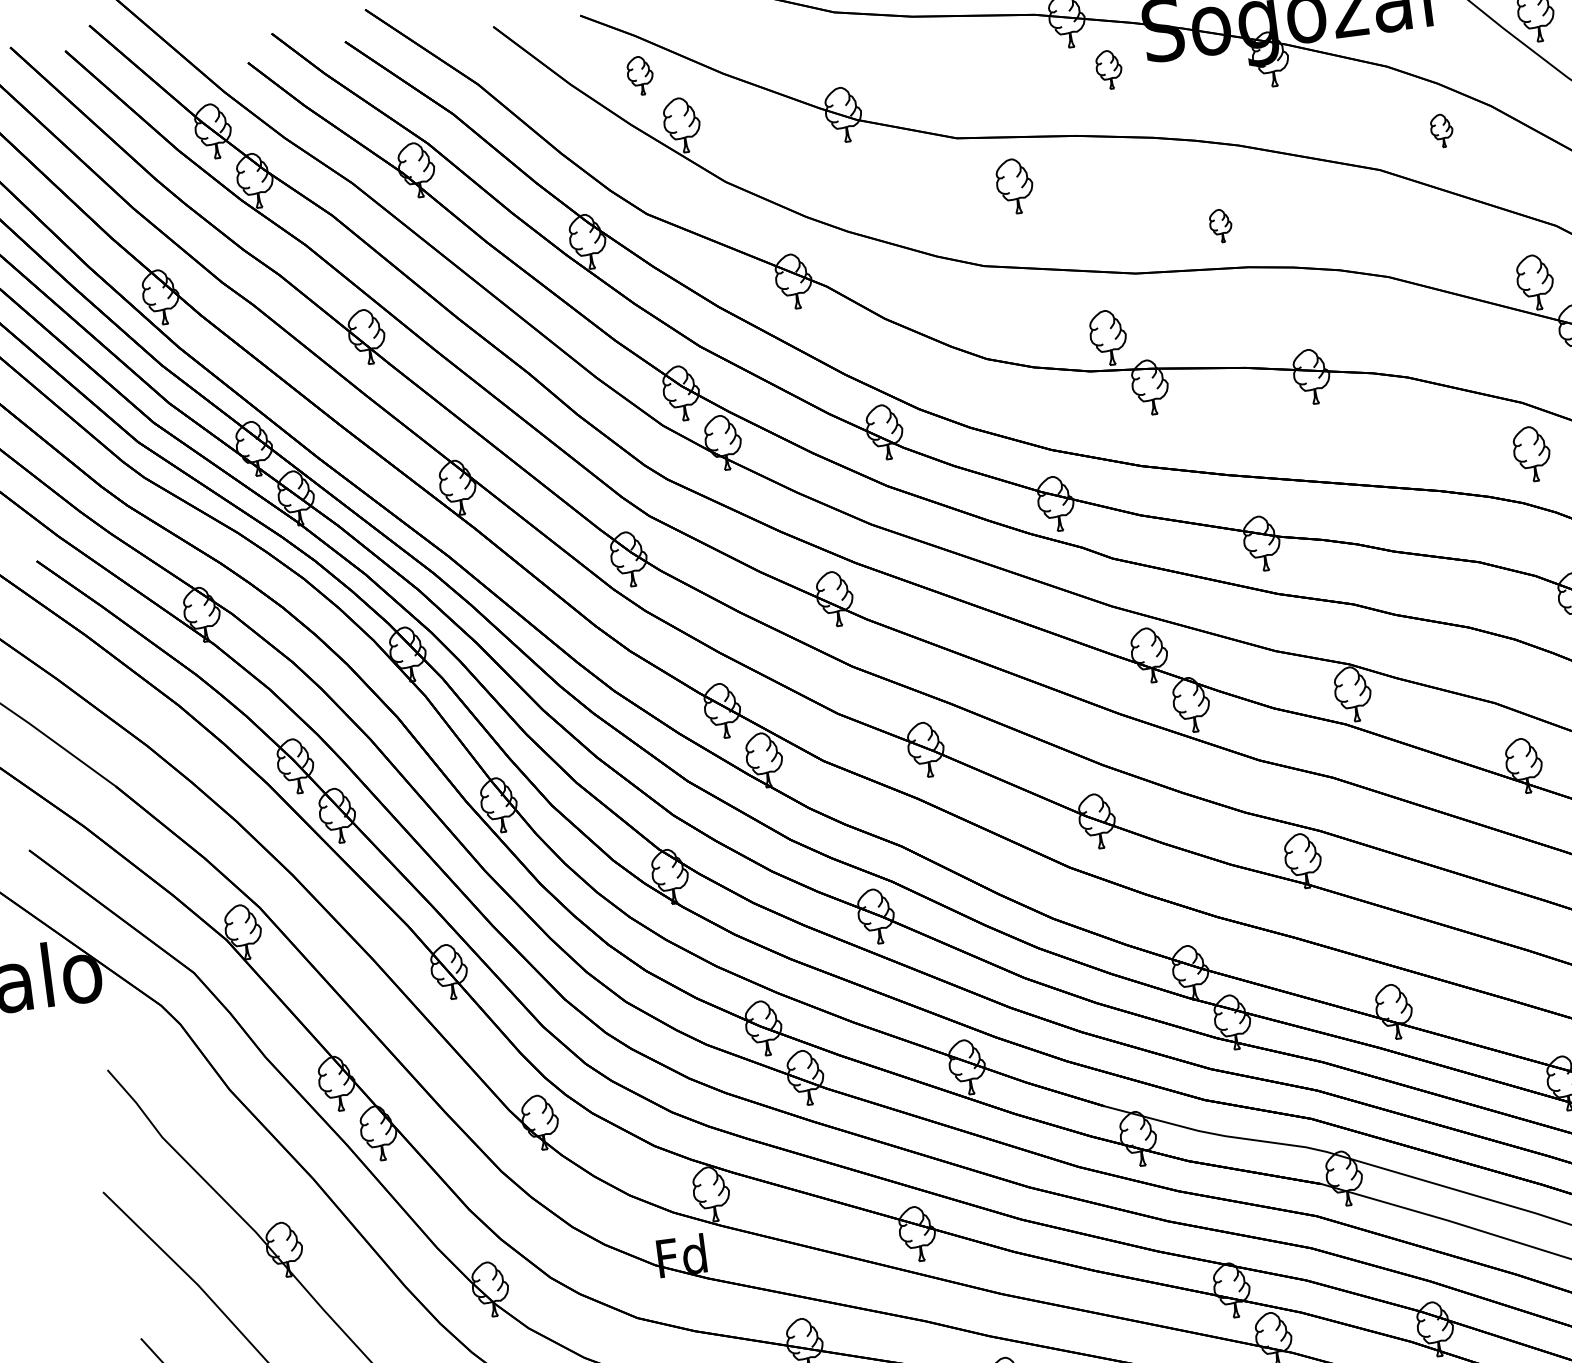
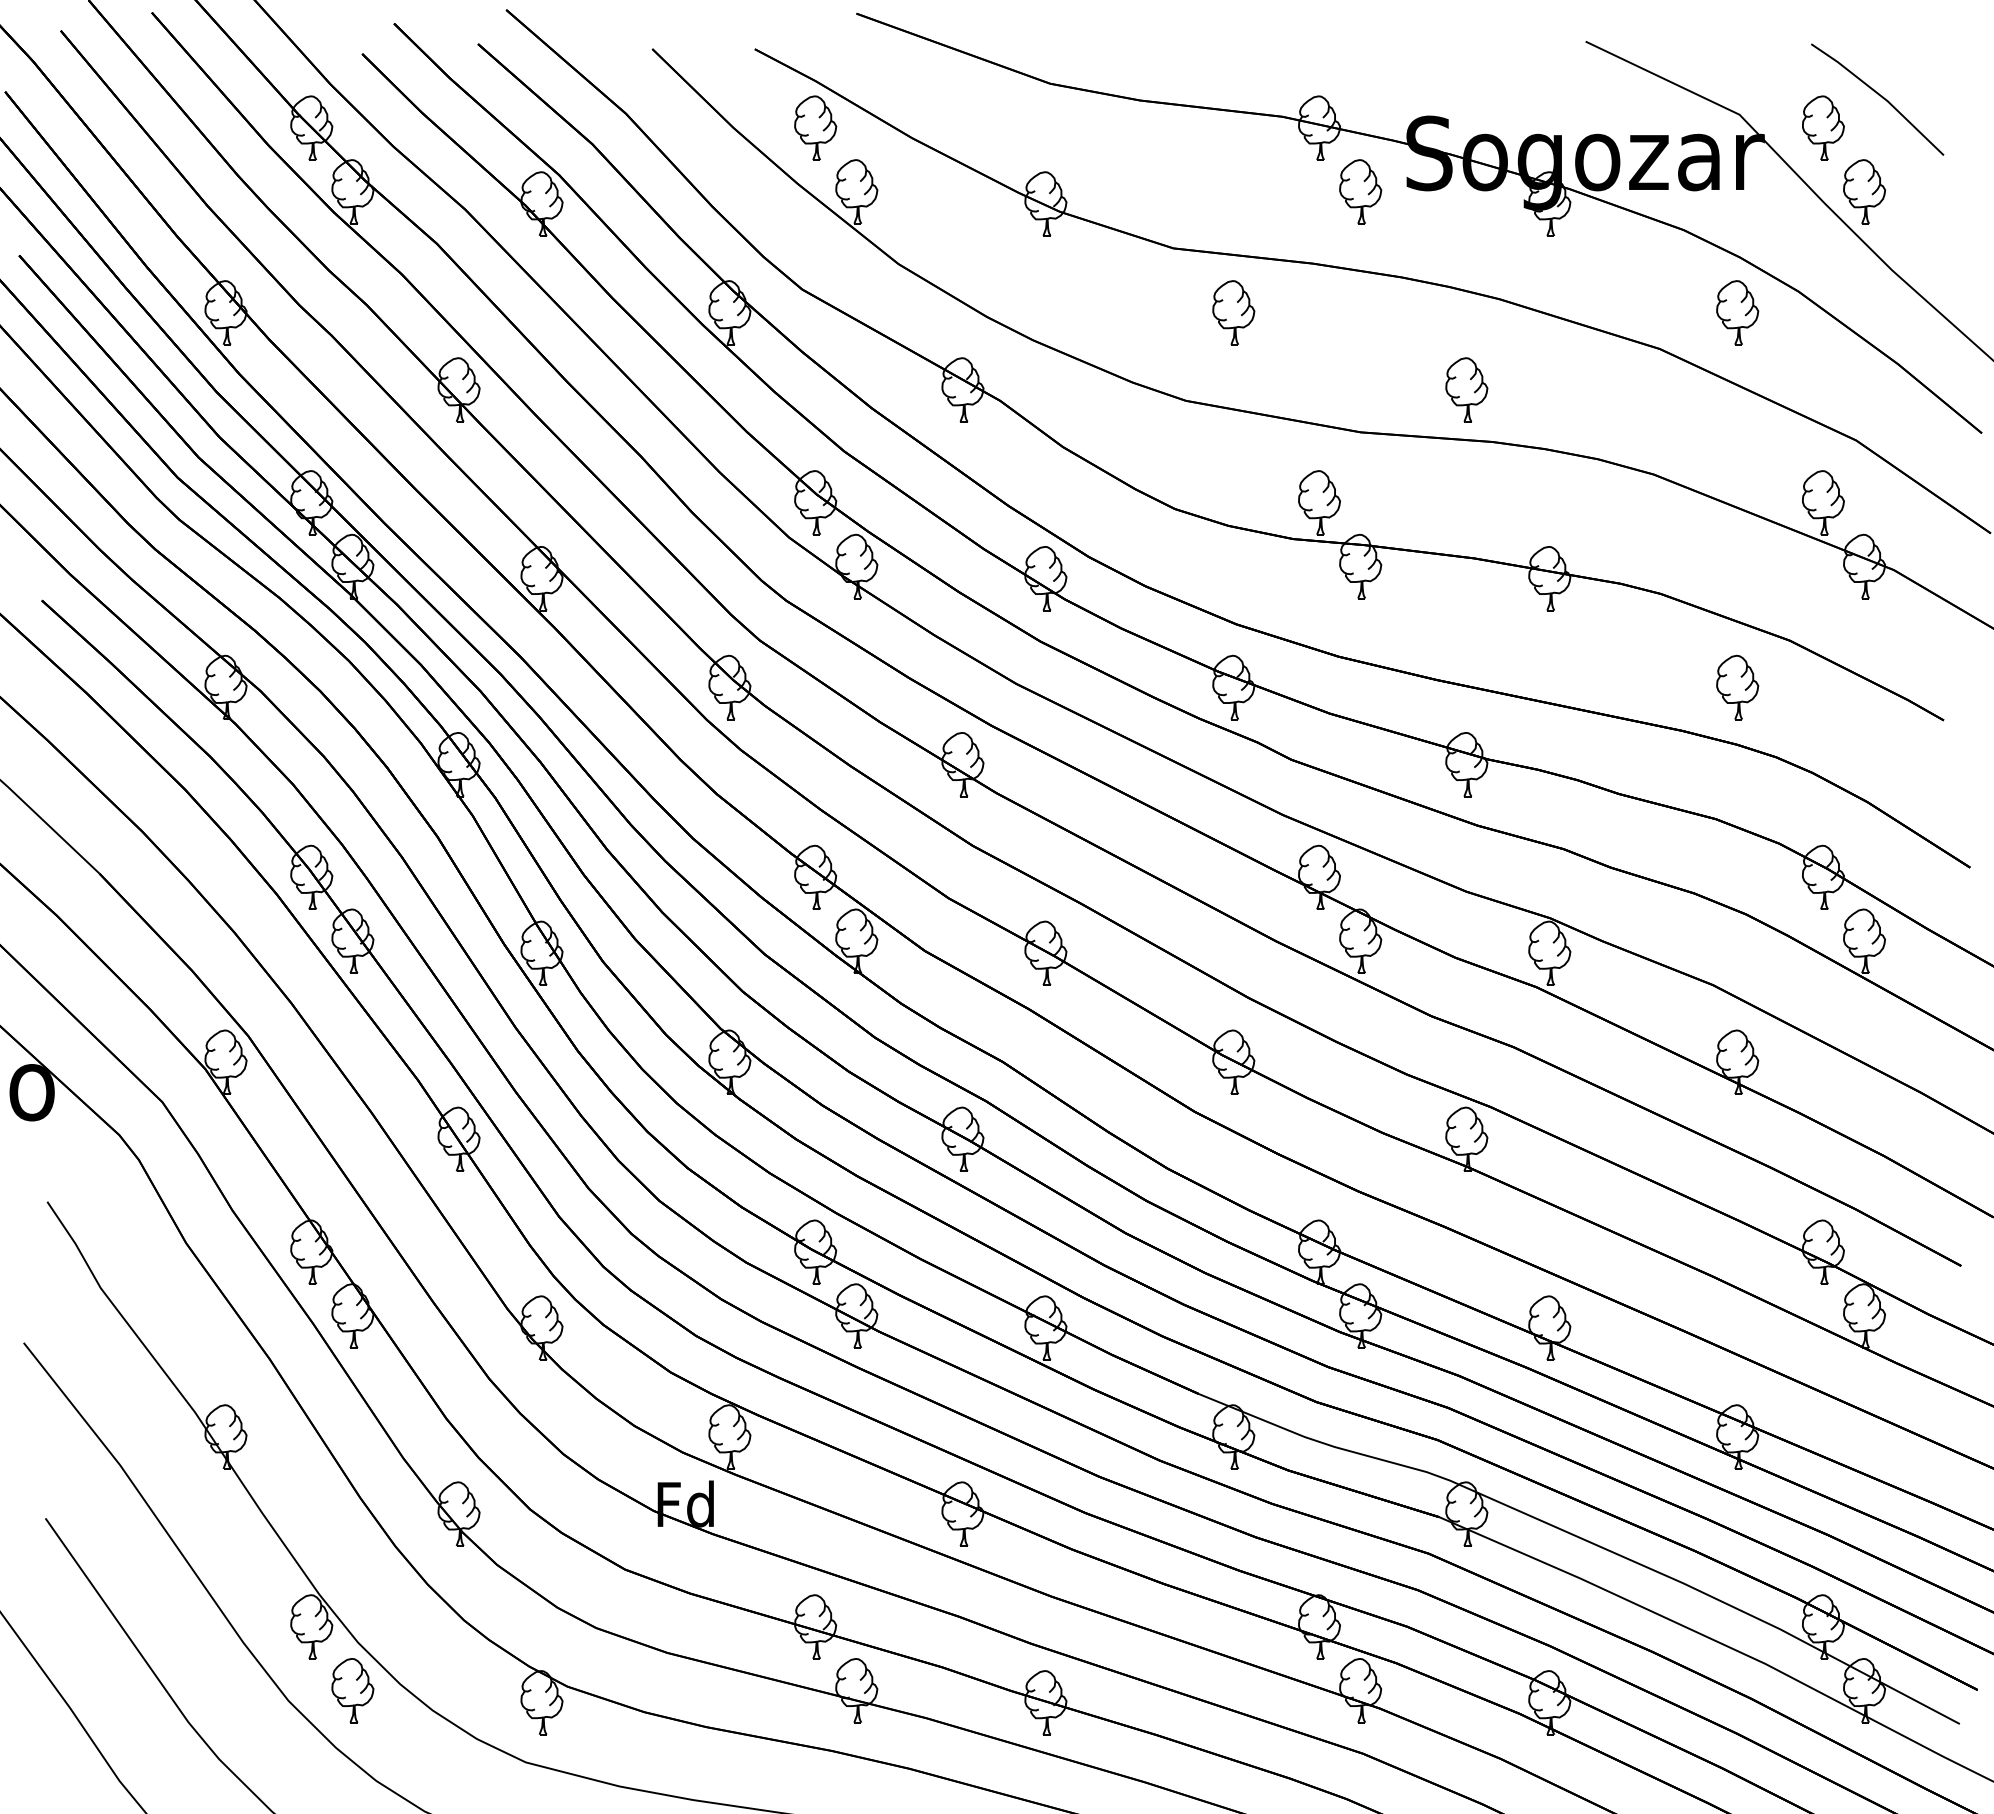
part: (1108, 69) -> (1360, 191), size x1.43
part: (640, 75) -> (815, 127), size x1.43
part: (1441, 130) -> (1737, 312), size x1.67
part: (1220, 225) -> (1466, 389), size x1.67
part: (1531, 454) -> (1737, 687), moved

